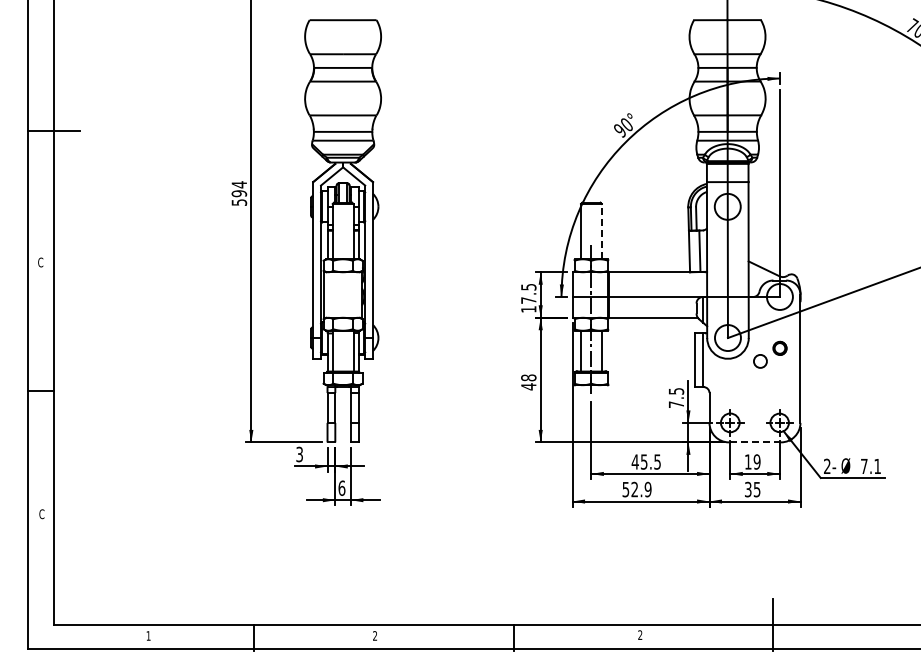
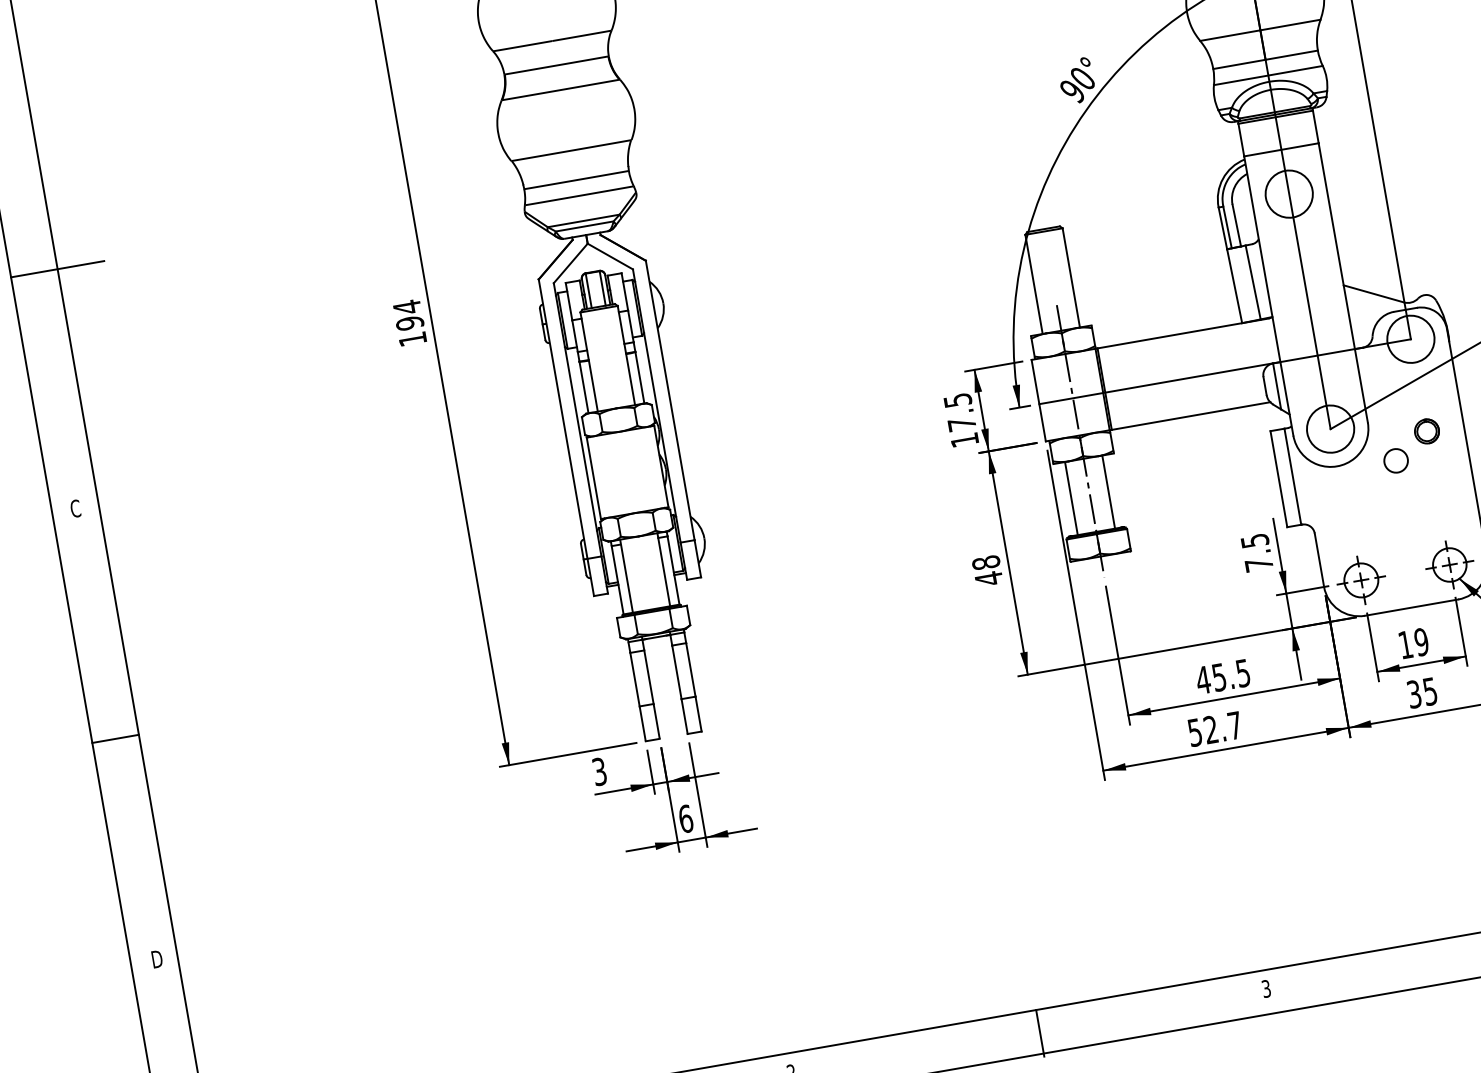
text: (239, 202) -> (413, 339), 594 -> 194
line: (601, 231) -> (1070, 277), dashed -> solid
line: (755, 442) -> (1412, 607), dashed -> solid
text: (647, 489) -> (1233, 725), 52.9 -> 52.7
text: (42, 514) -> (157, 959), C -> D
text: (640, 635) -> (1266, 989), 2 -> 3

